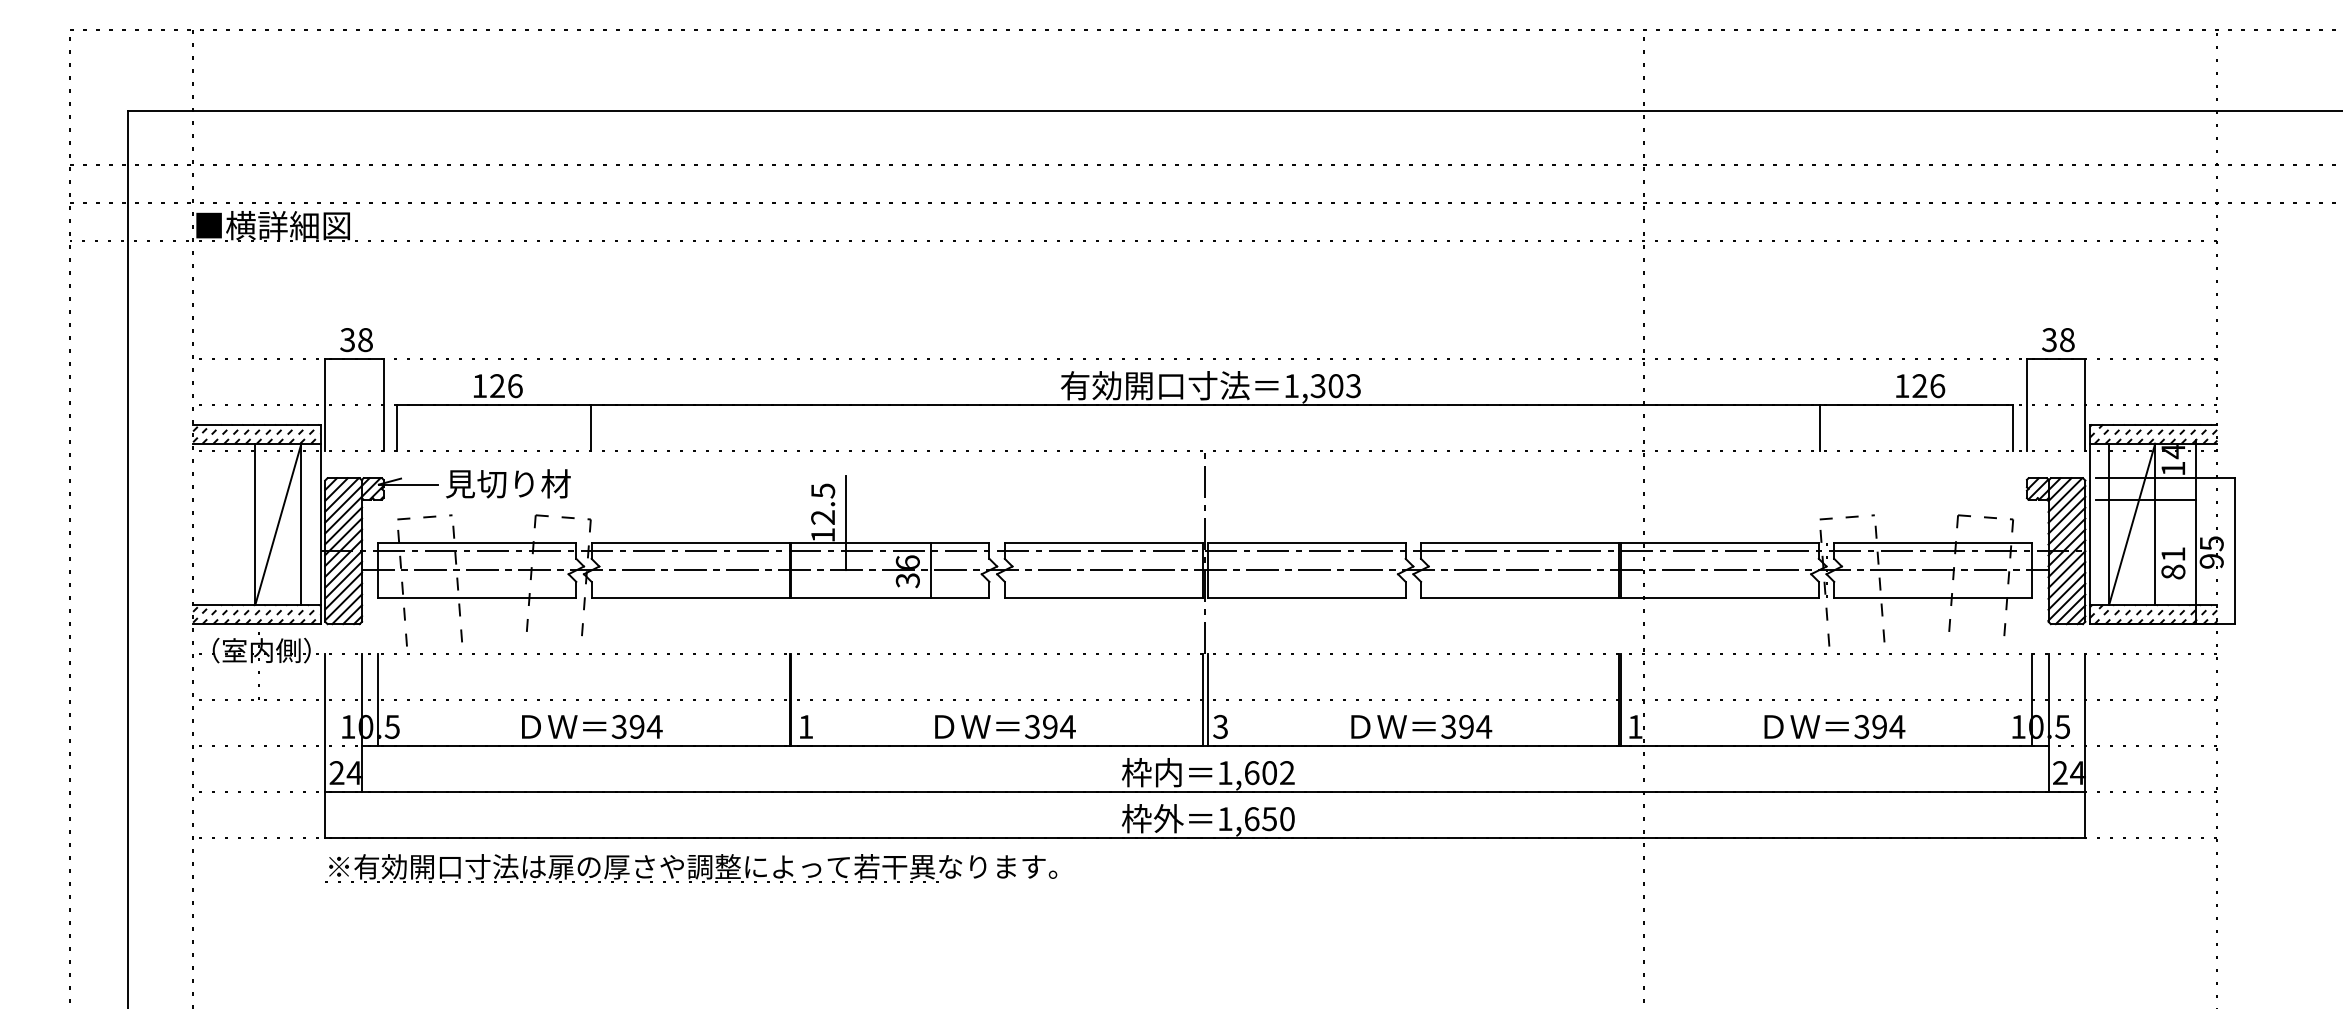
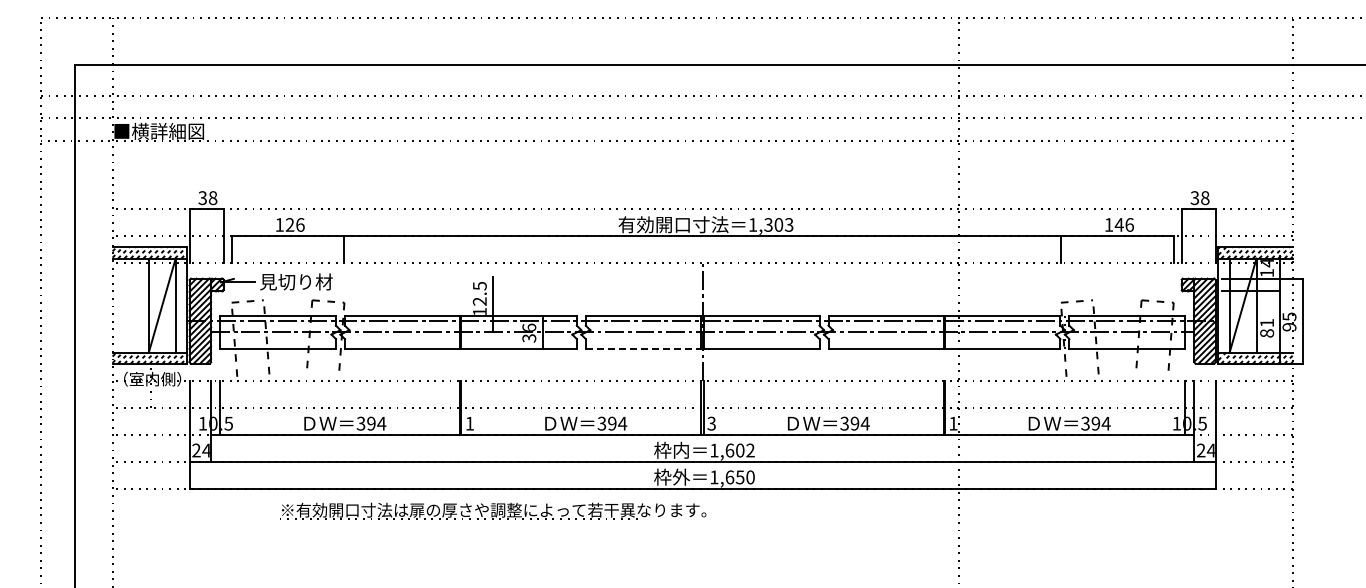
text: (1918, 385) -> (1118, 224), 126 -> 146
line: (1103, 597) -> (643, 348), solid -> dashed
part: (692, 867) -> (493, 510), moved

